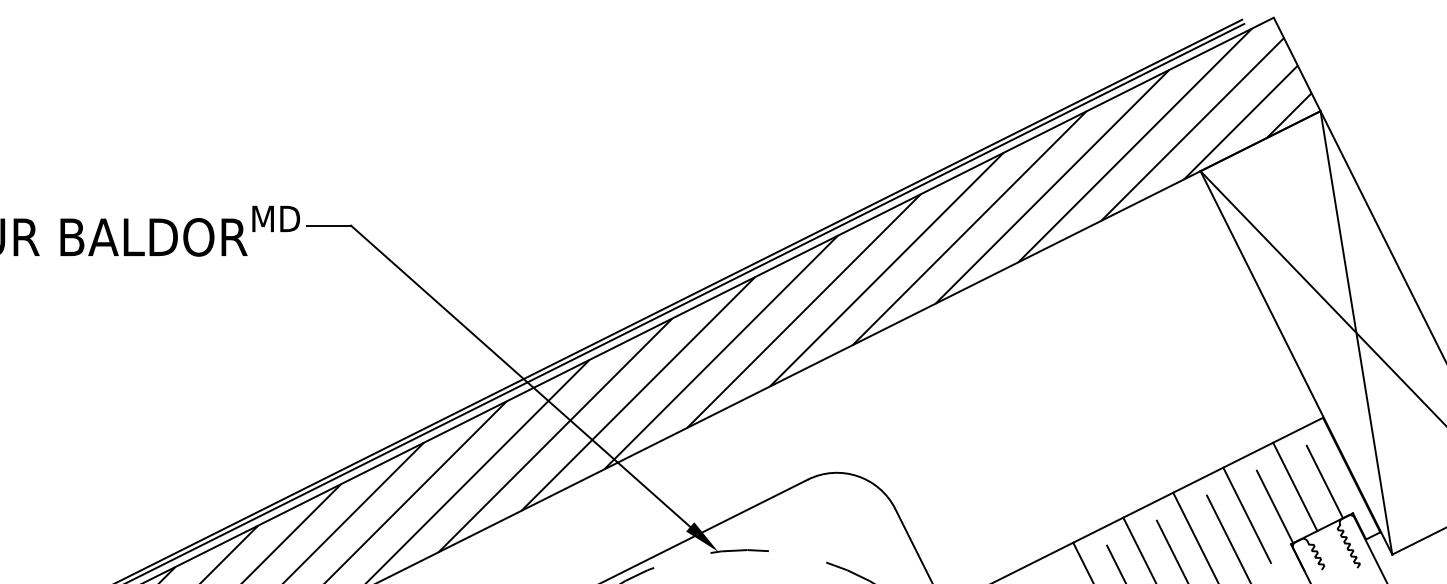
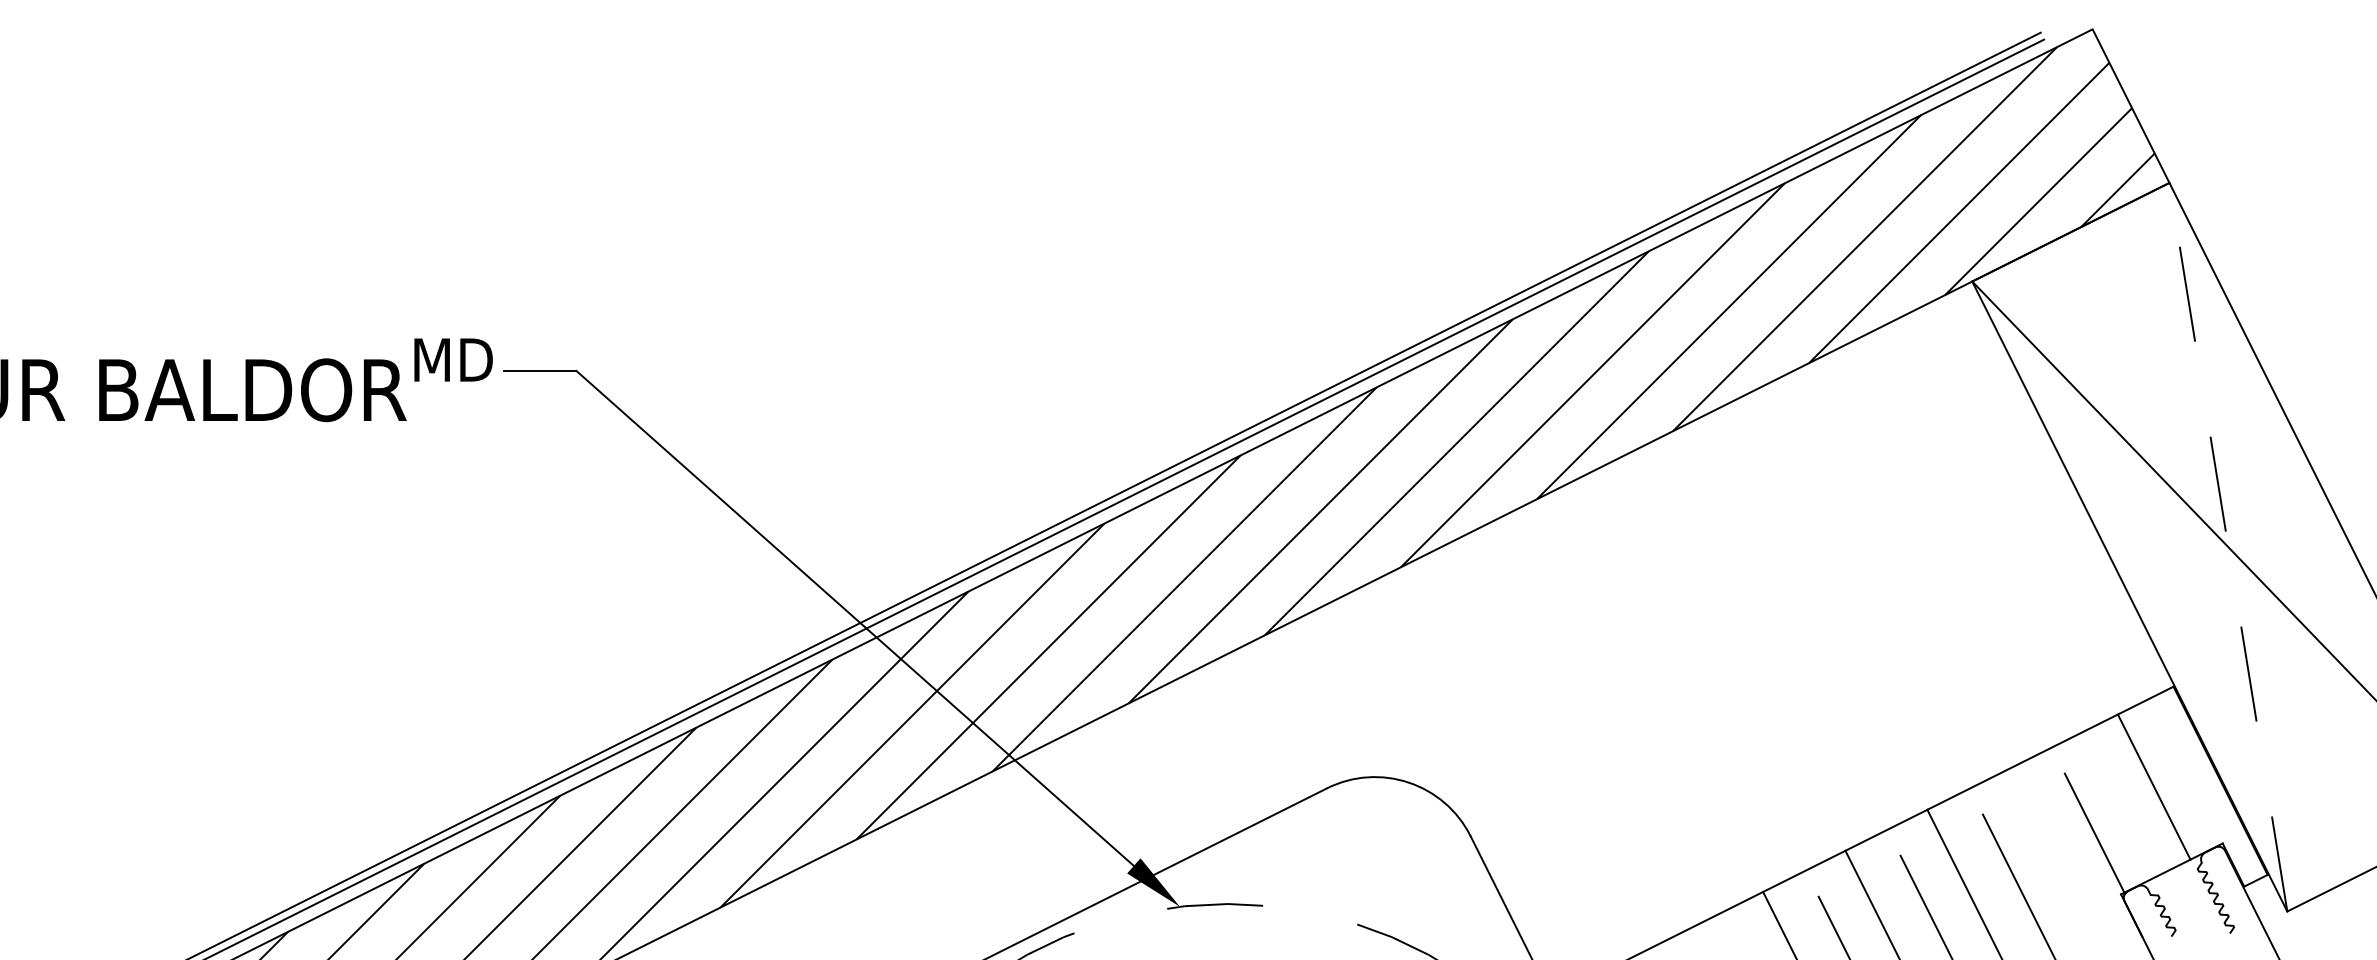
line: (1356, 332) -> (2228, 546), solid -> dashed
line: (1324, 481) -> (2175, 791), removed
line: (1295, 486) -> (2154, 786), moved
line: (1246, 514) -> (2047, 845), removed

